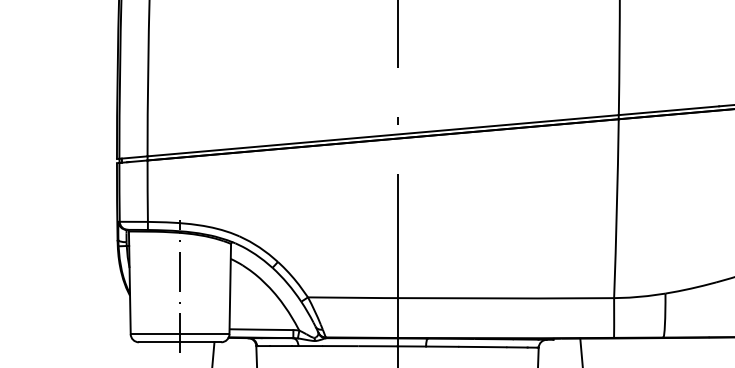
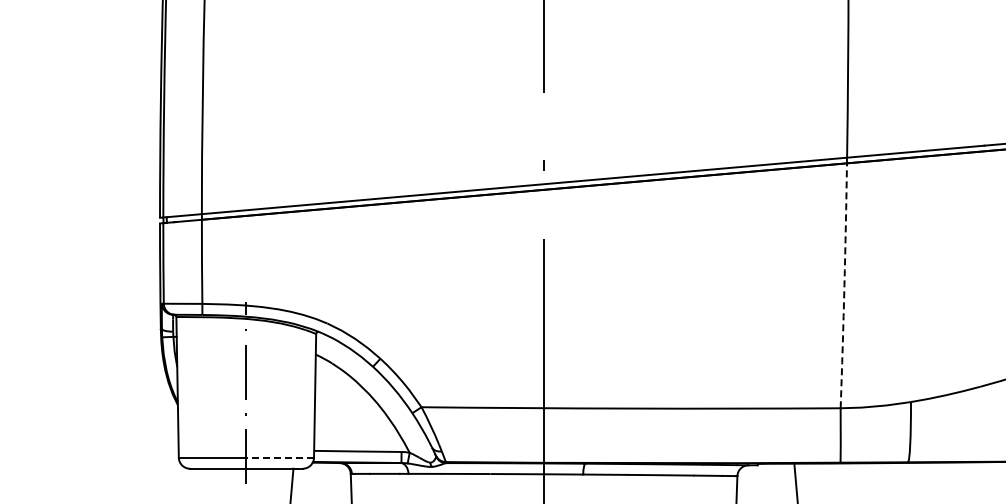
arc: (616, 208) -> (844, 285), solid -> dashed
line: (204, 334) -> (280, 457), solid -> dashed

